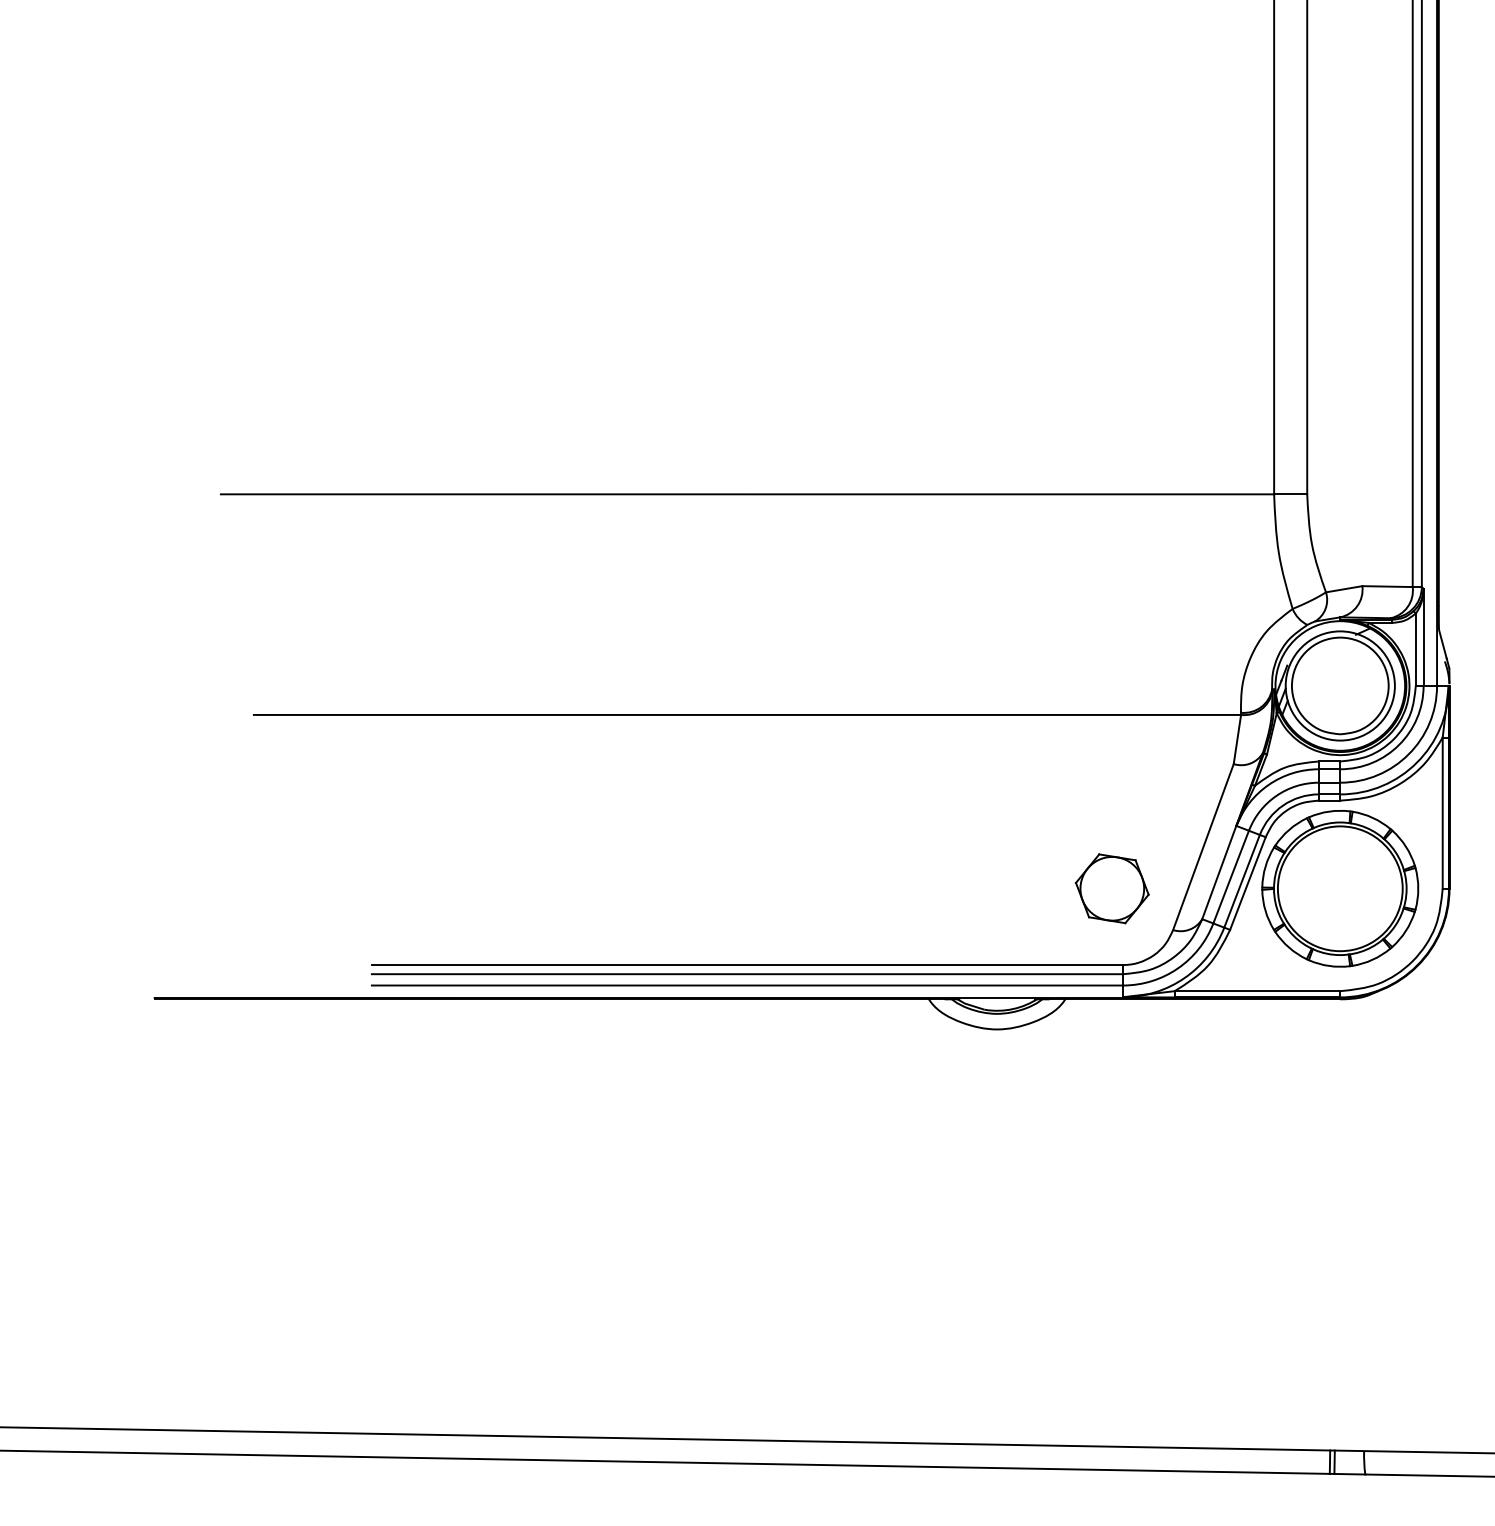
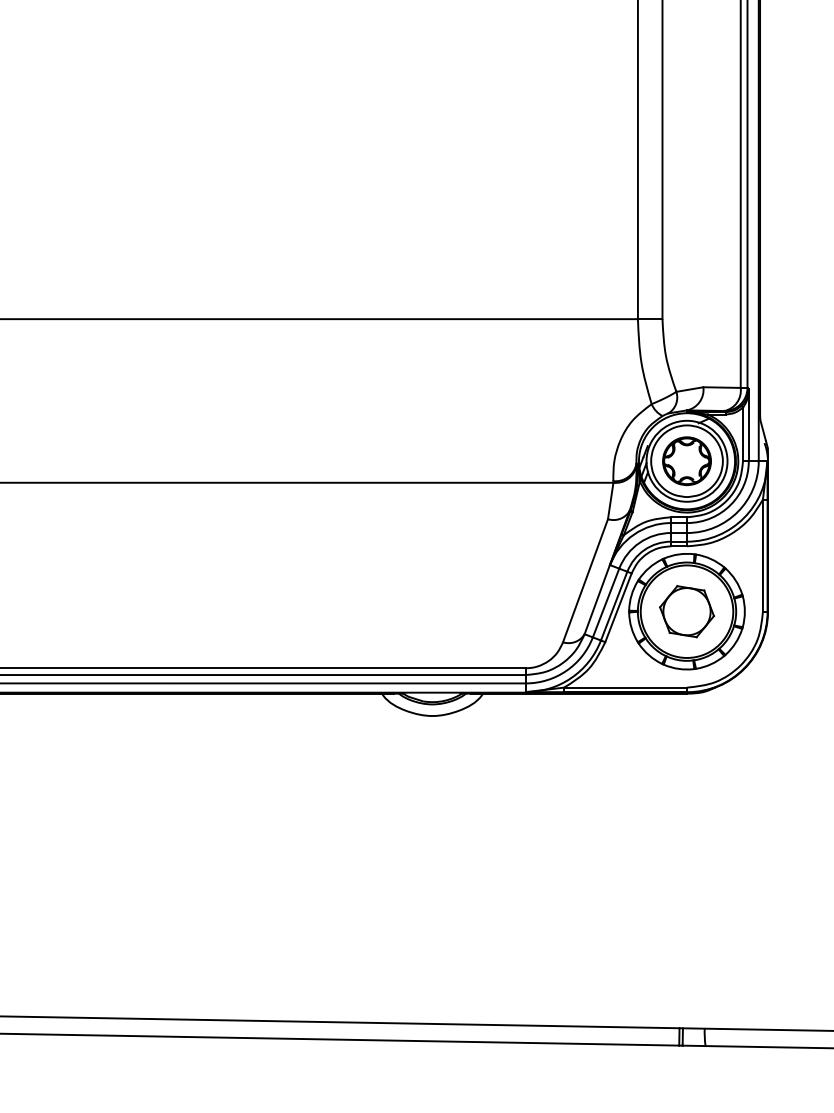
part: (1340, 685) -> (687, 460), added
part: (1111, 888) -> (686, 611), moved

